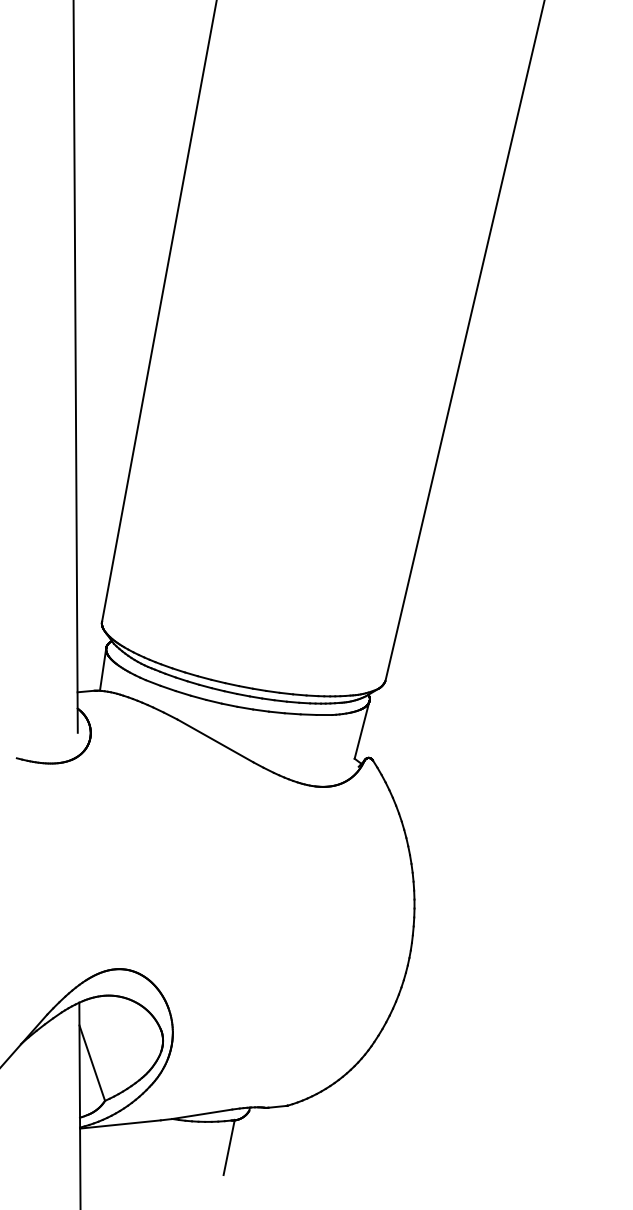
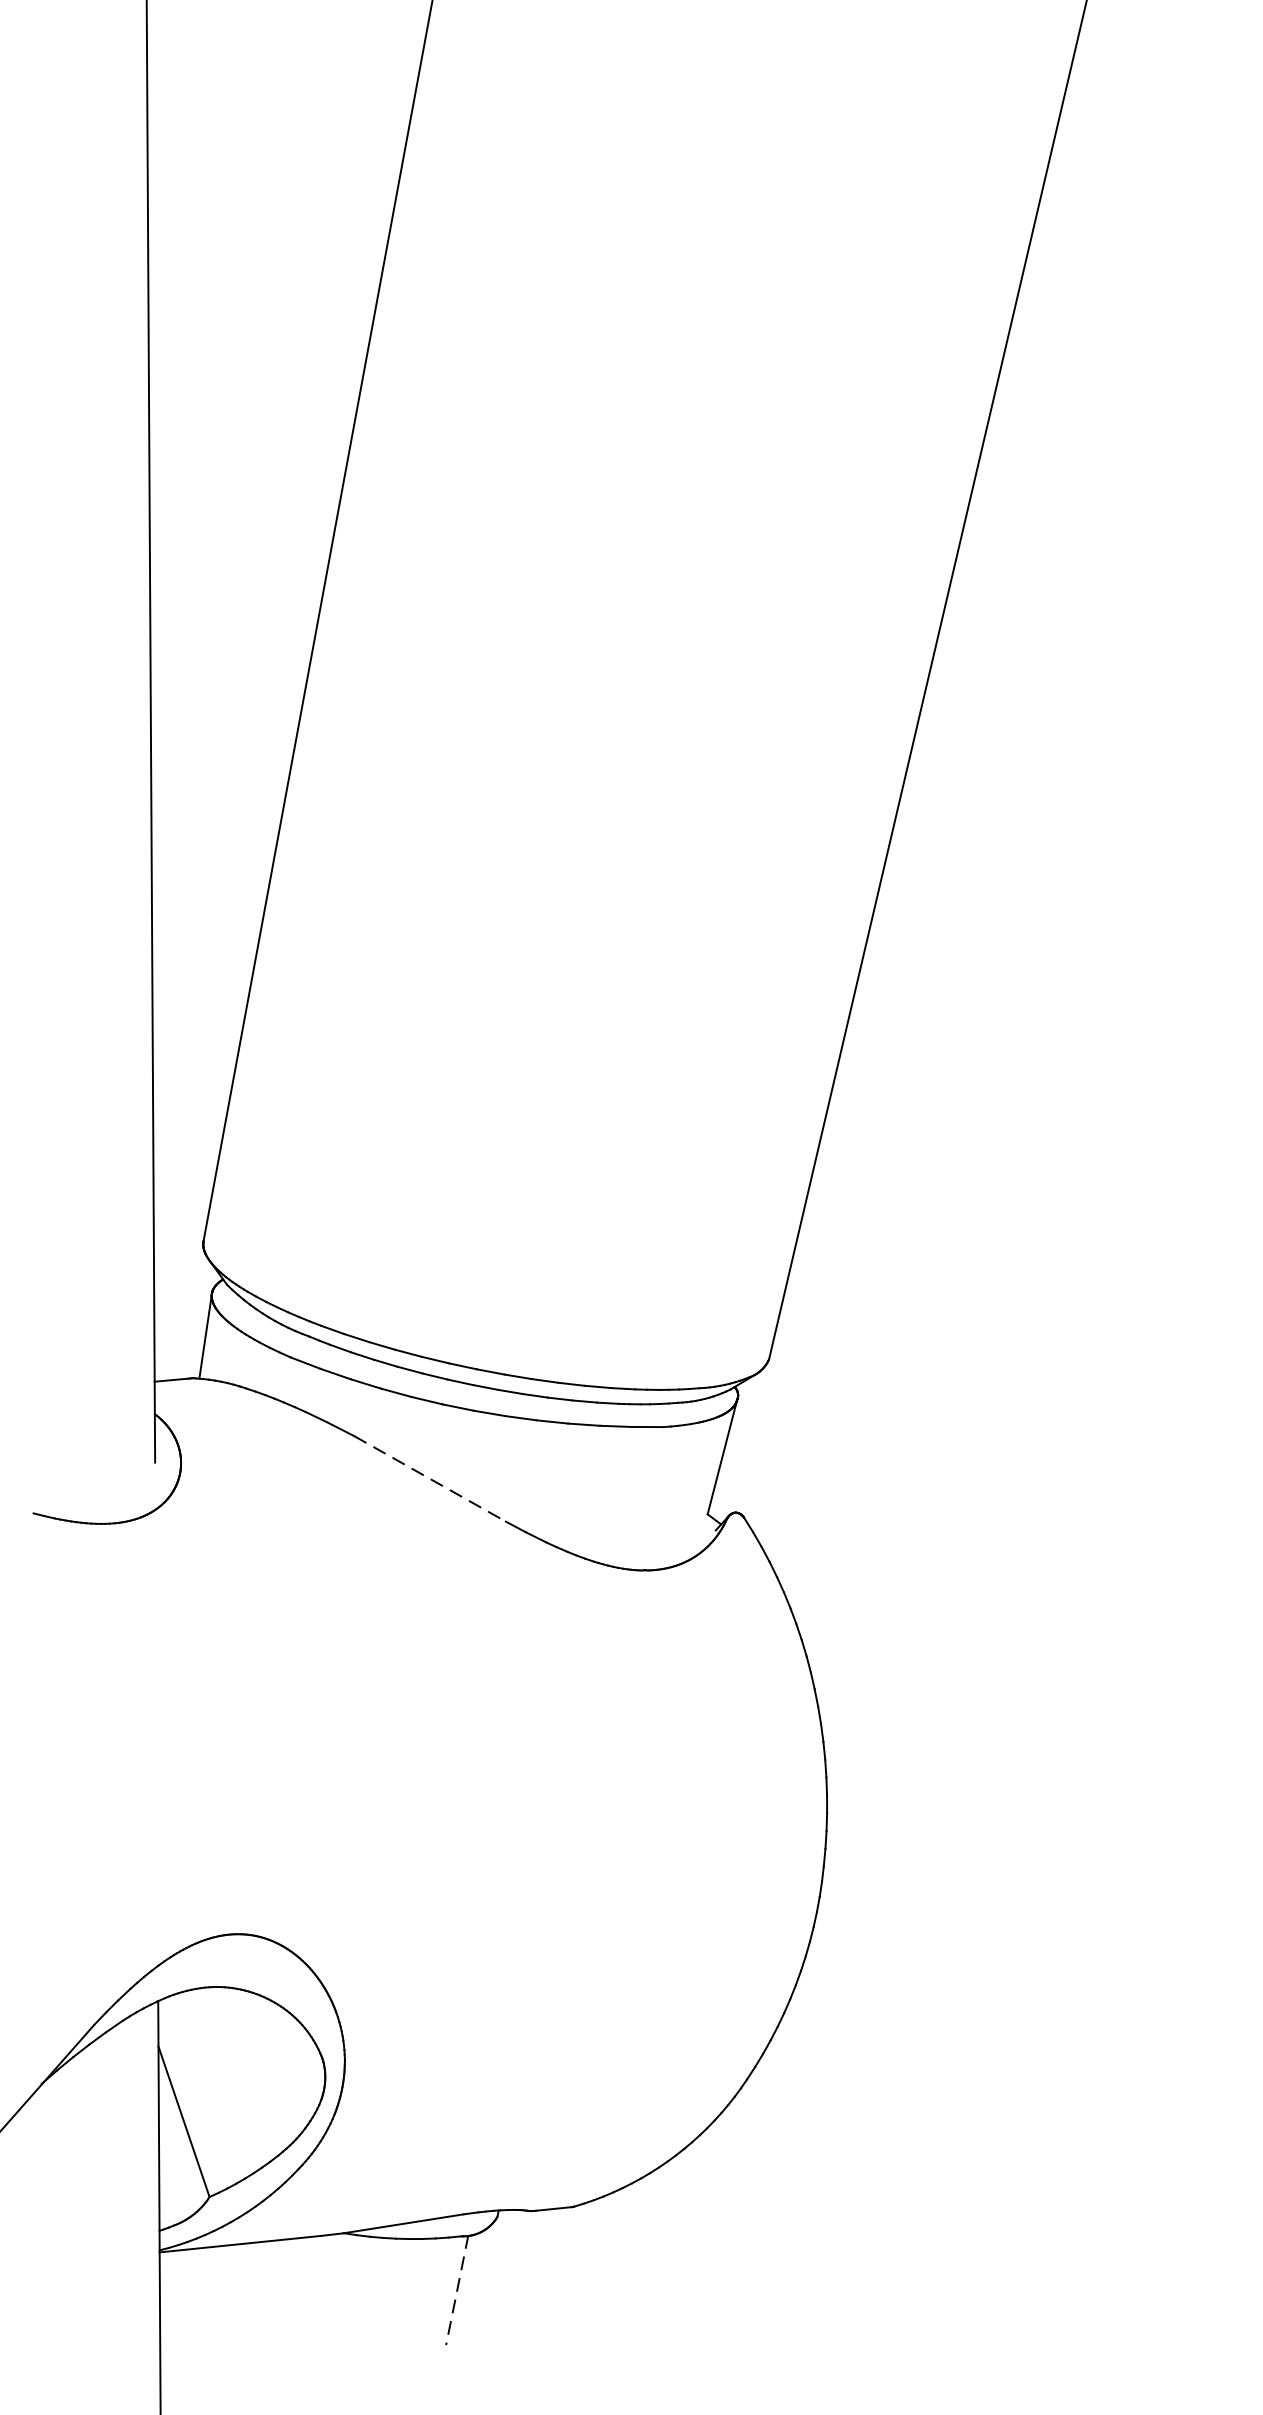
line: (215, 740) -> (429, 1477), solid -> dashed
line: (229, 1147) -> (457, 2290), solid -> dashed

